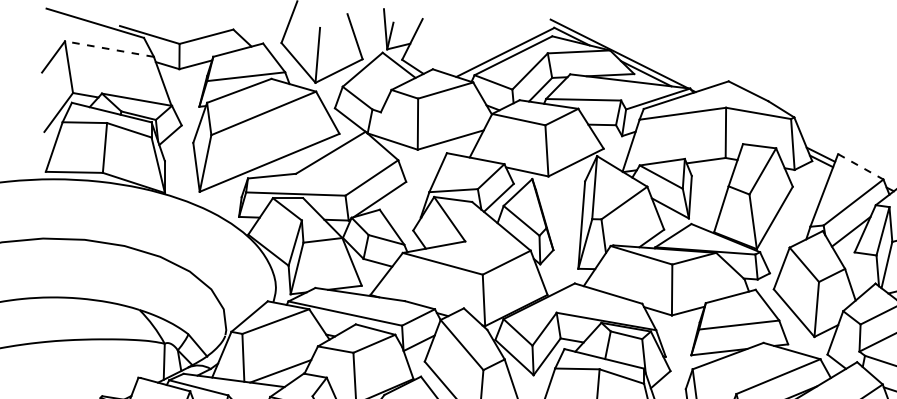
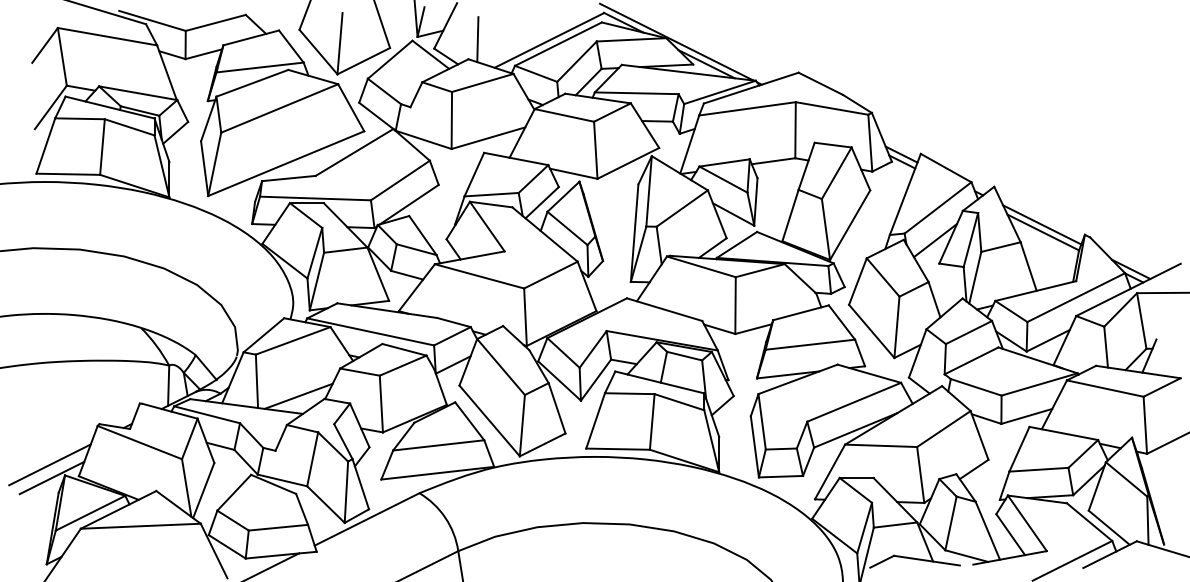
line: (109, 48) -> (107, 36), dashed -> solid
line: (440, 51) -> (477, 39), added
line: (861, 167) -> (946, 168), dashed -> solid

